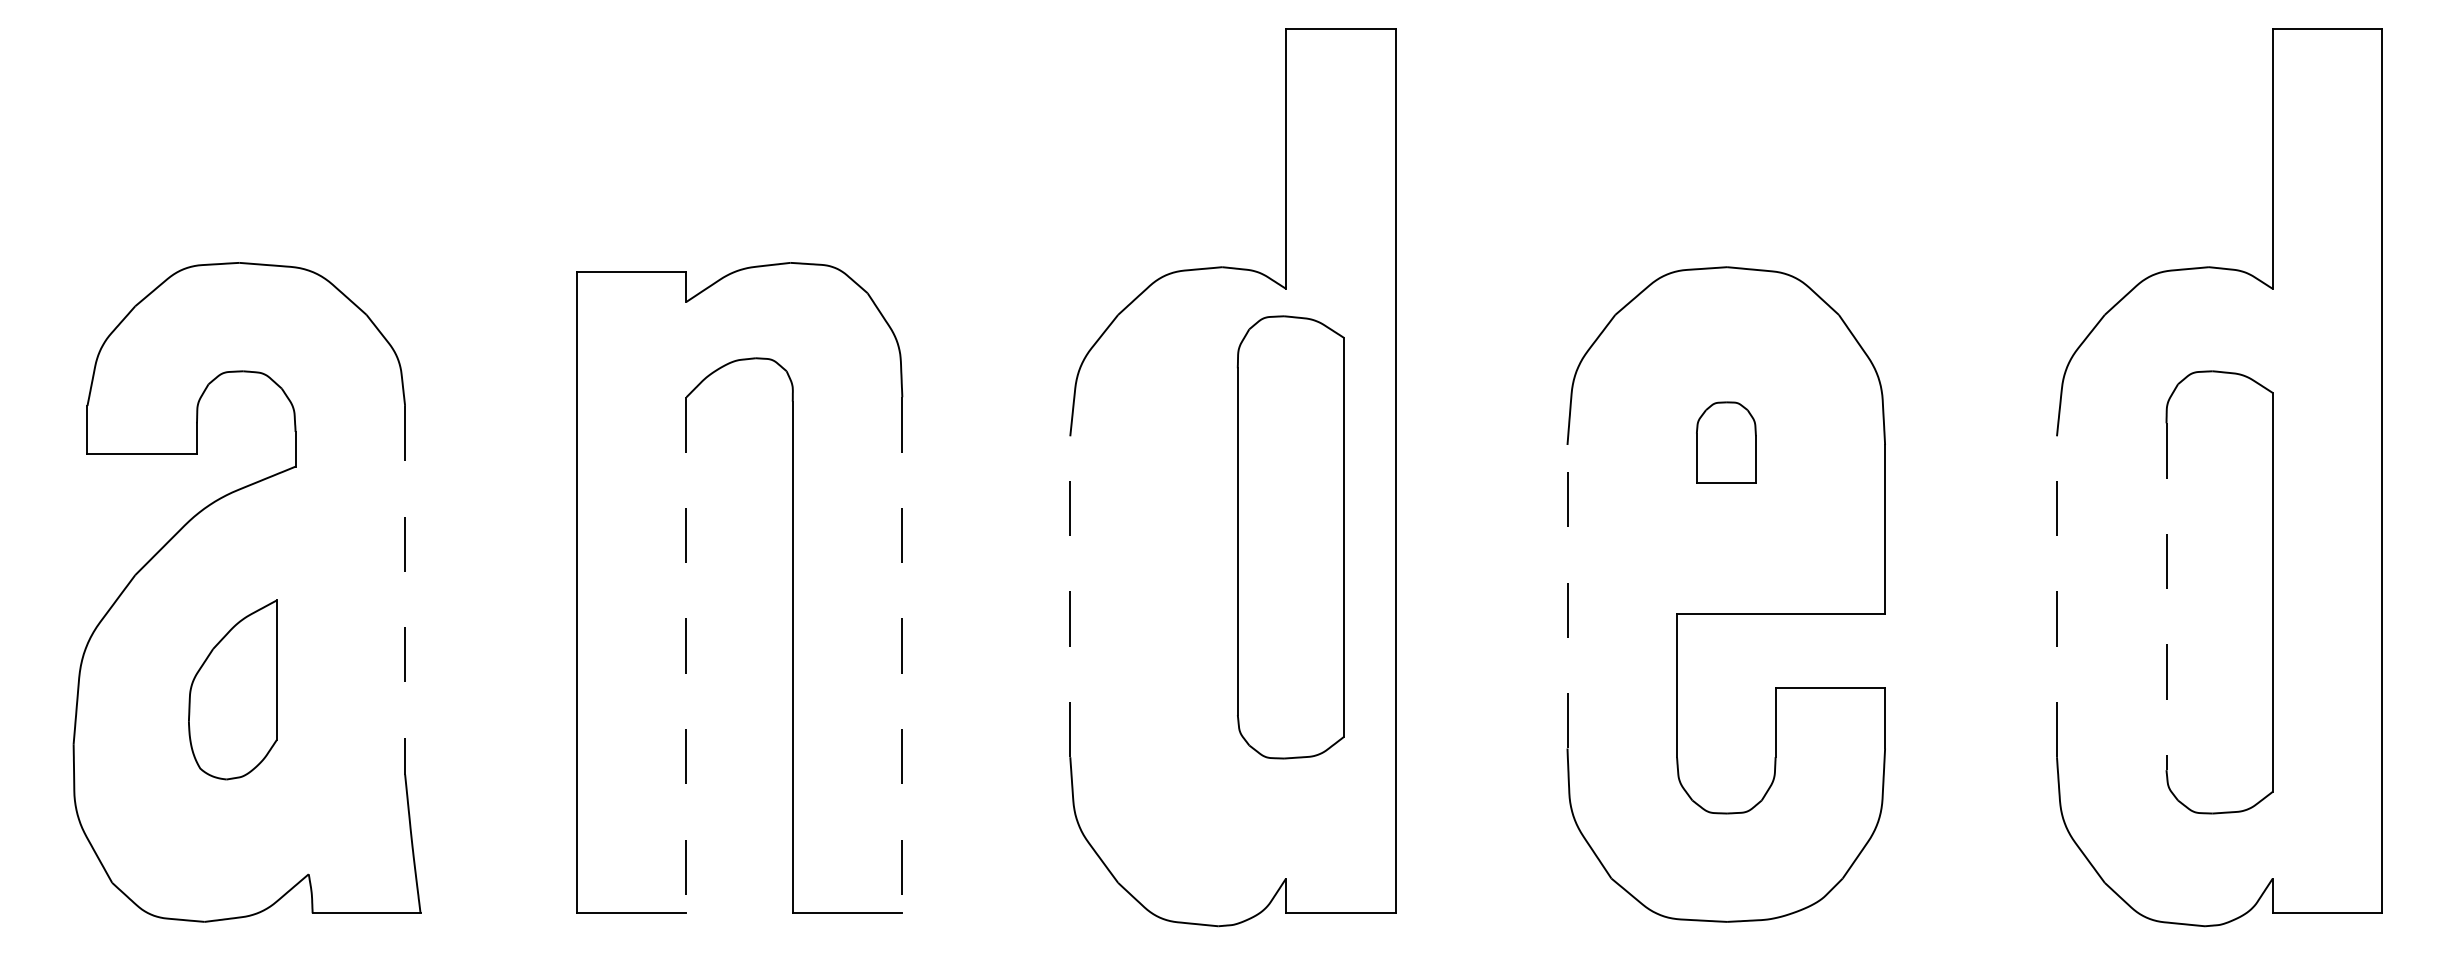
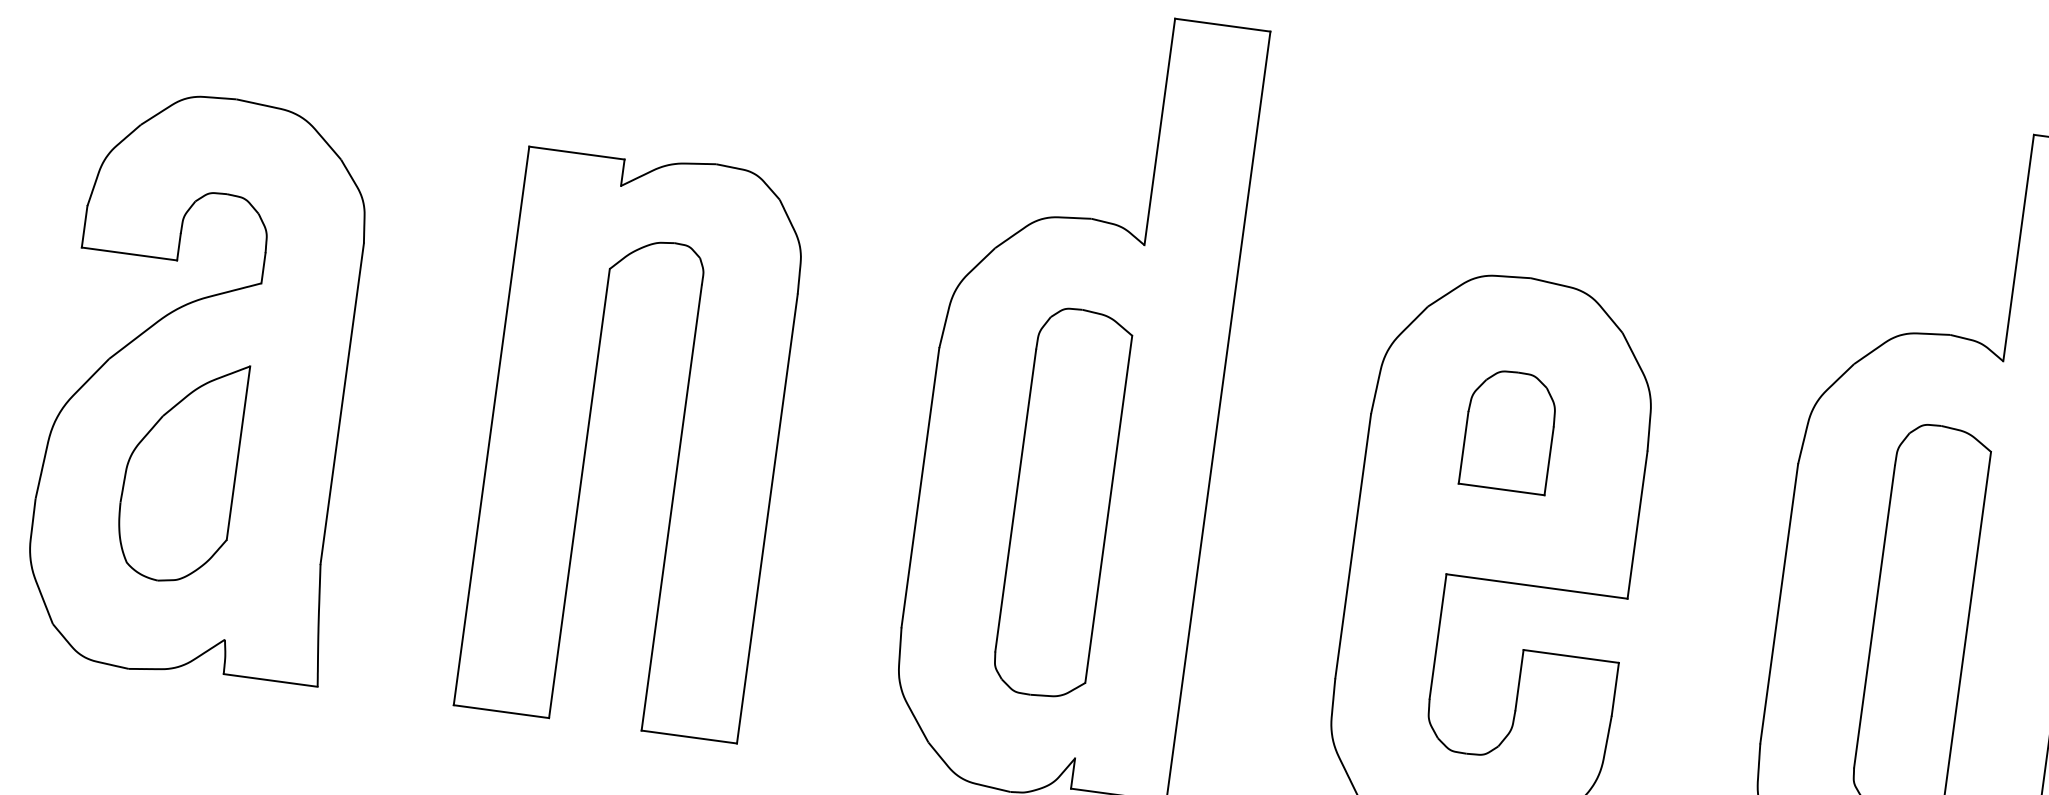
part: (1726, 442) -> (1509, 430), size x1.67
part: (1290, 537) -> (1062, 503), moved
line: (405, 590) -> (342, 404), dashed -> solid
line: (1070, 596) -> (920, 487), dashed -> solid
line: (1567, 596) -> (1353, 546), dashed -> solid
line: (2056, 596) -> (1778, 603), dashed -> solid
line: (2166, 597) -> (1874, 617), dashed -> solid
line: (686, 655) -> (579, 493), dashed -> solid
line: (902, 655) -> (767, 519), dashed -> solid
part: (232, 689) -> (180, 469), size x1.43

